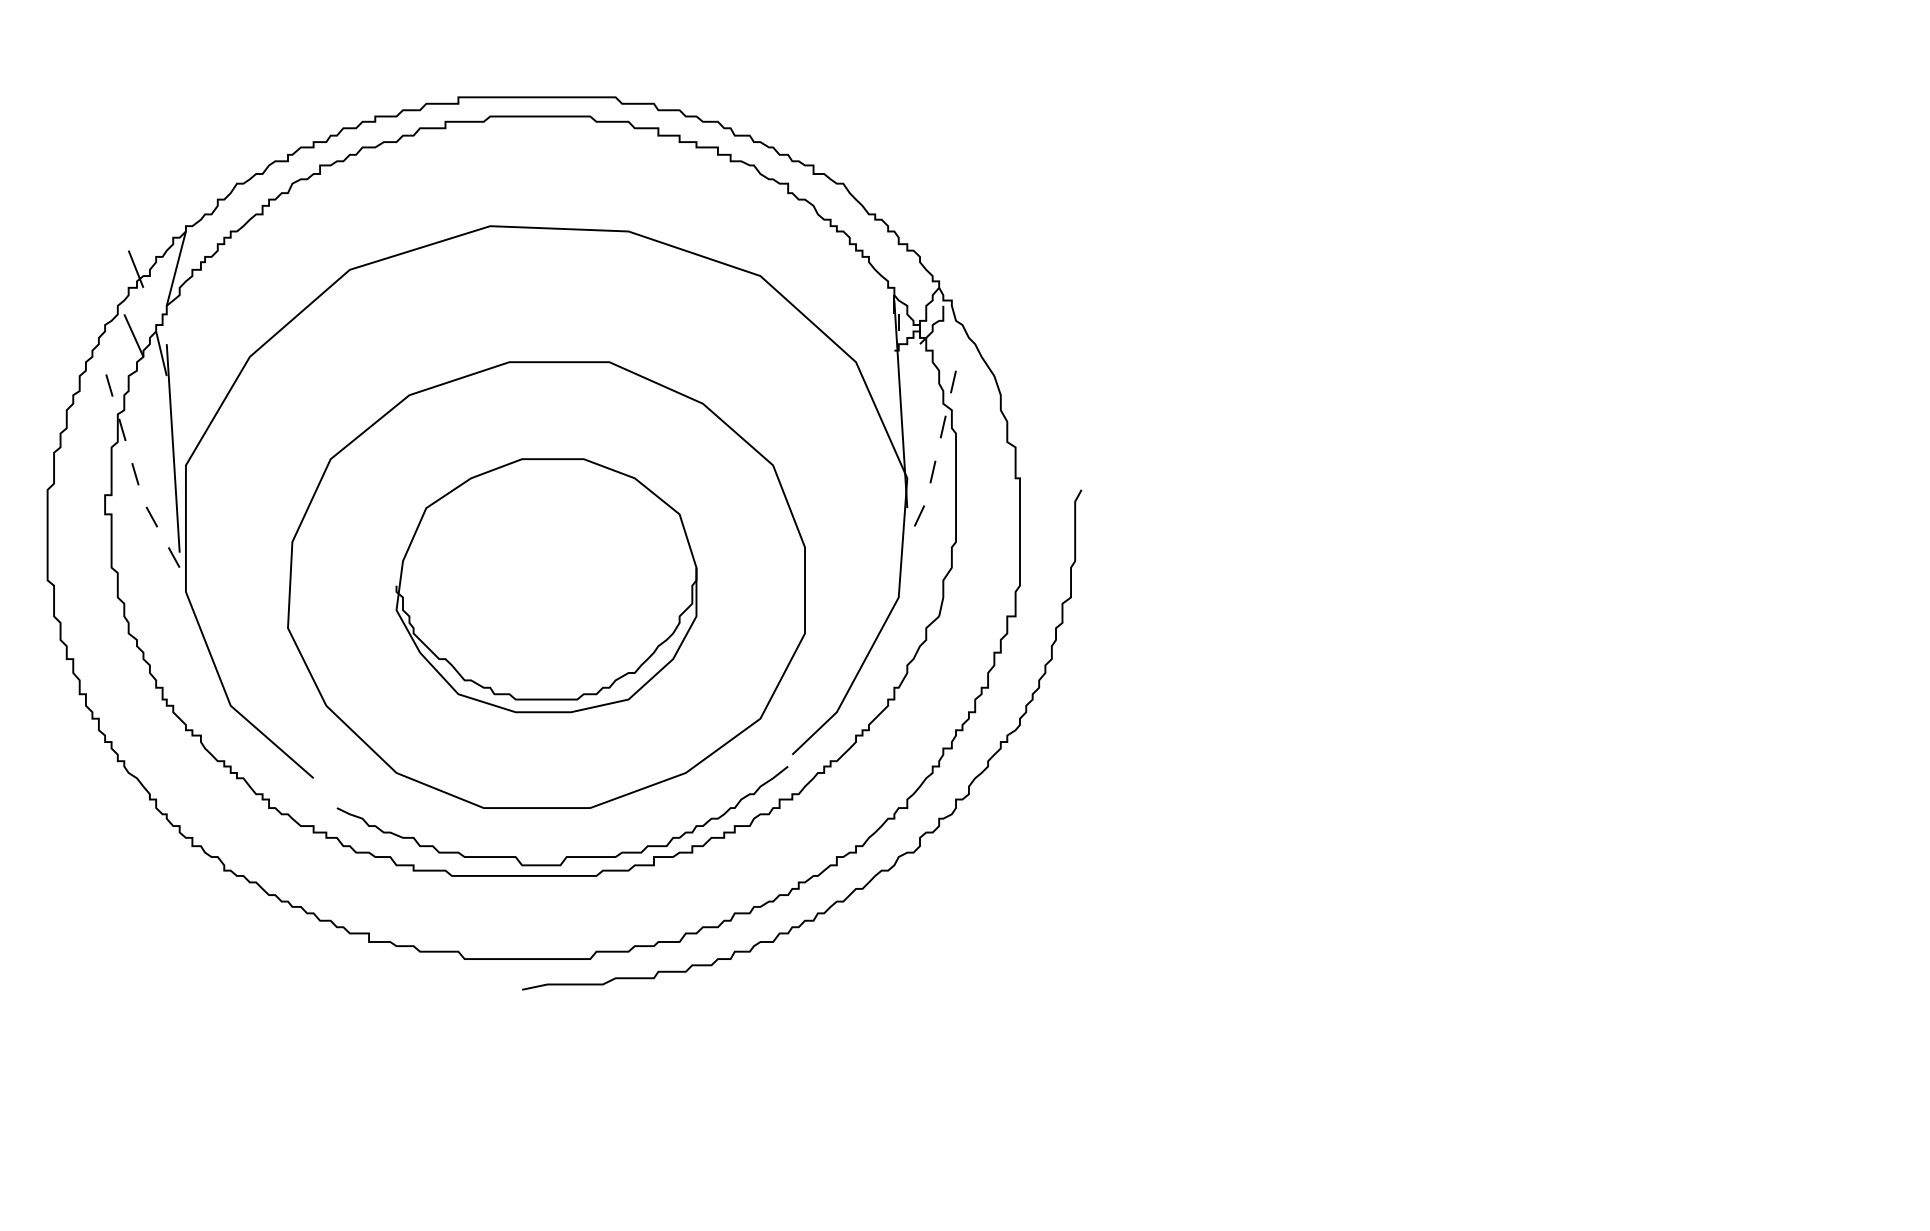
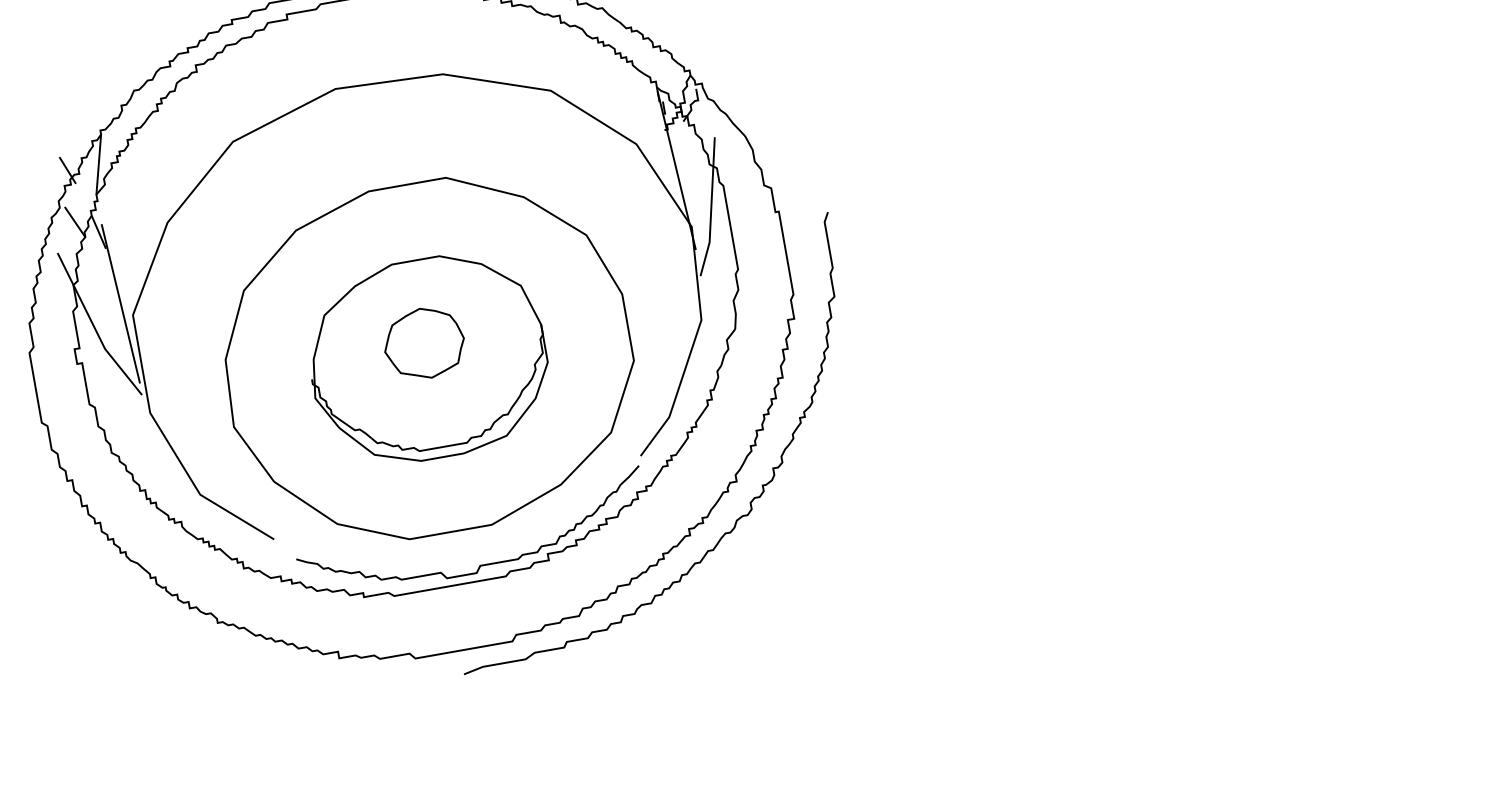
line: (935, 458) -> (710, 207), dashed -> solid
line: (135, 472) -> (94, 327), dashed -> solid
part: (545, 565) -> (424, 343), added

